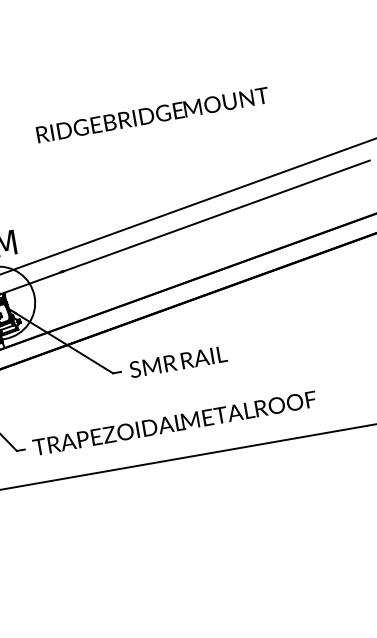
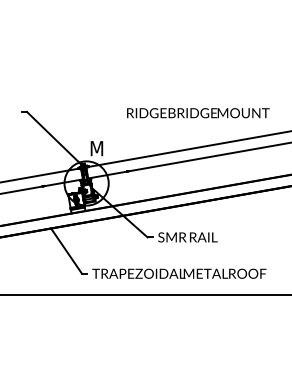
text: (153, 115) -> (198, 113), moved

